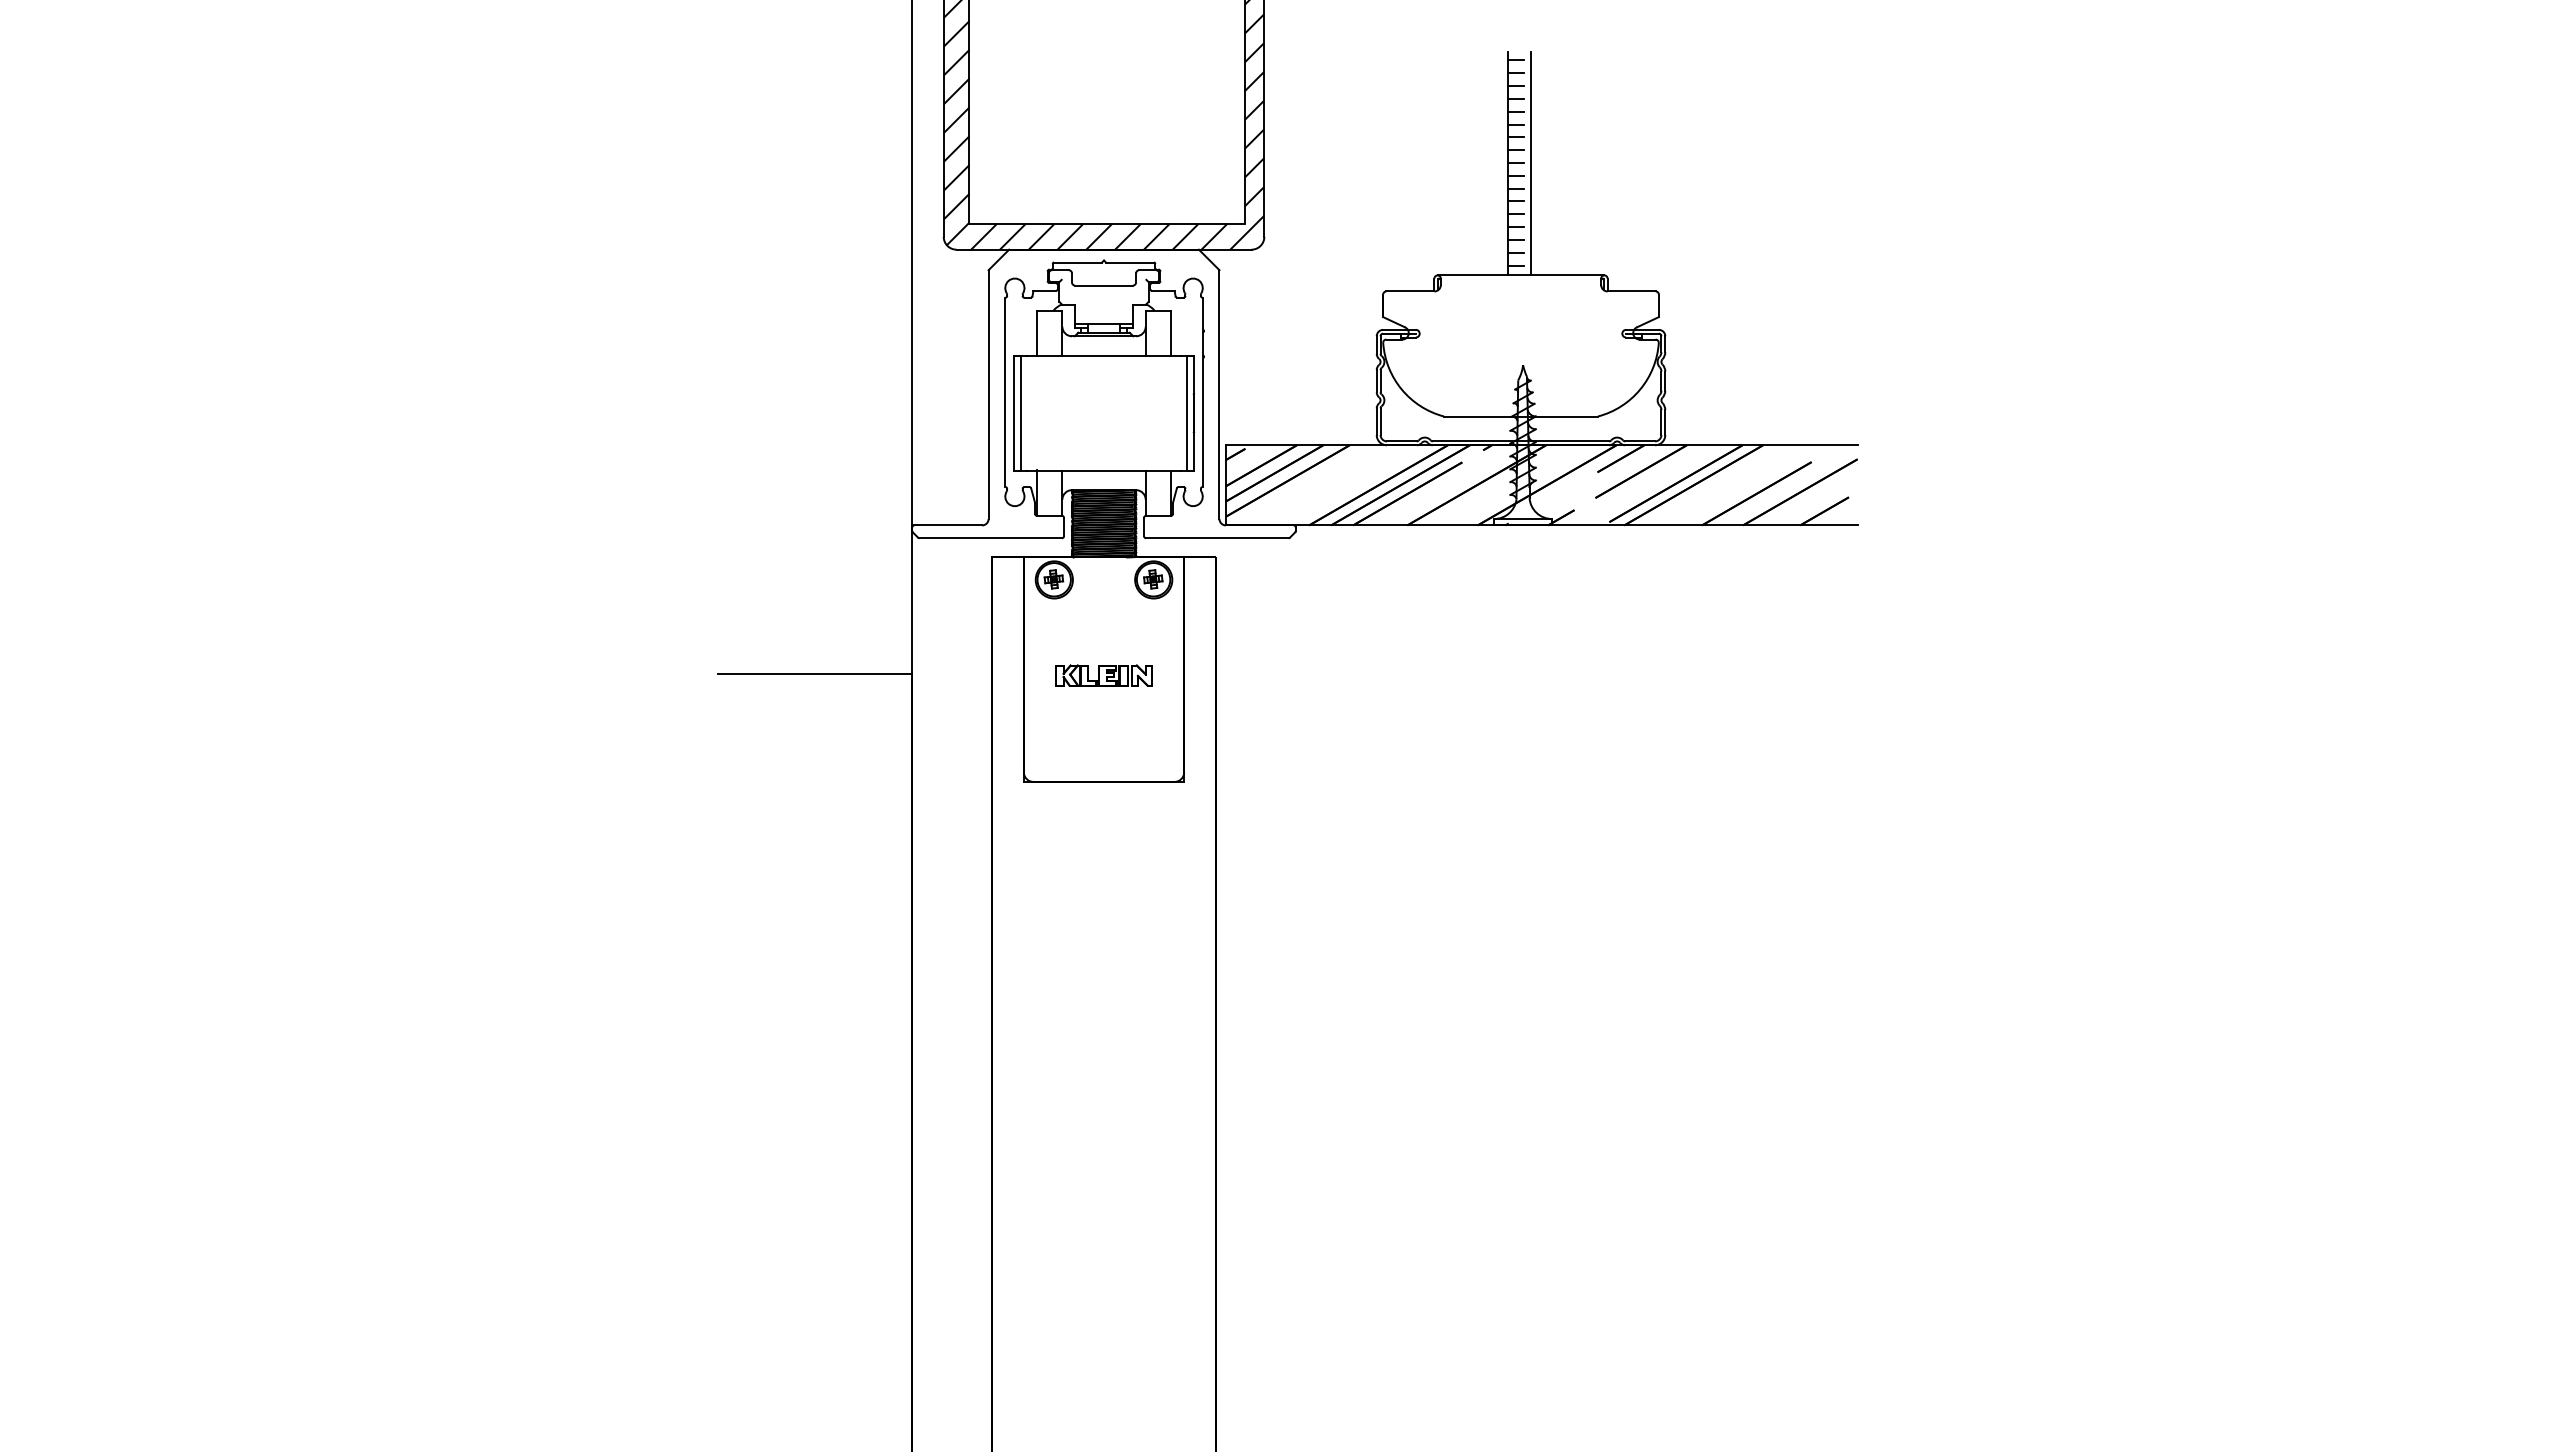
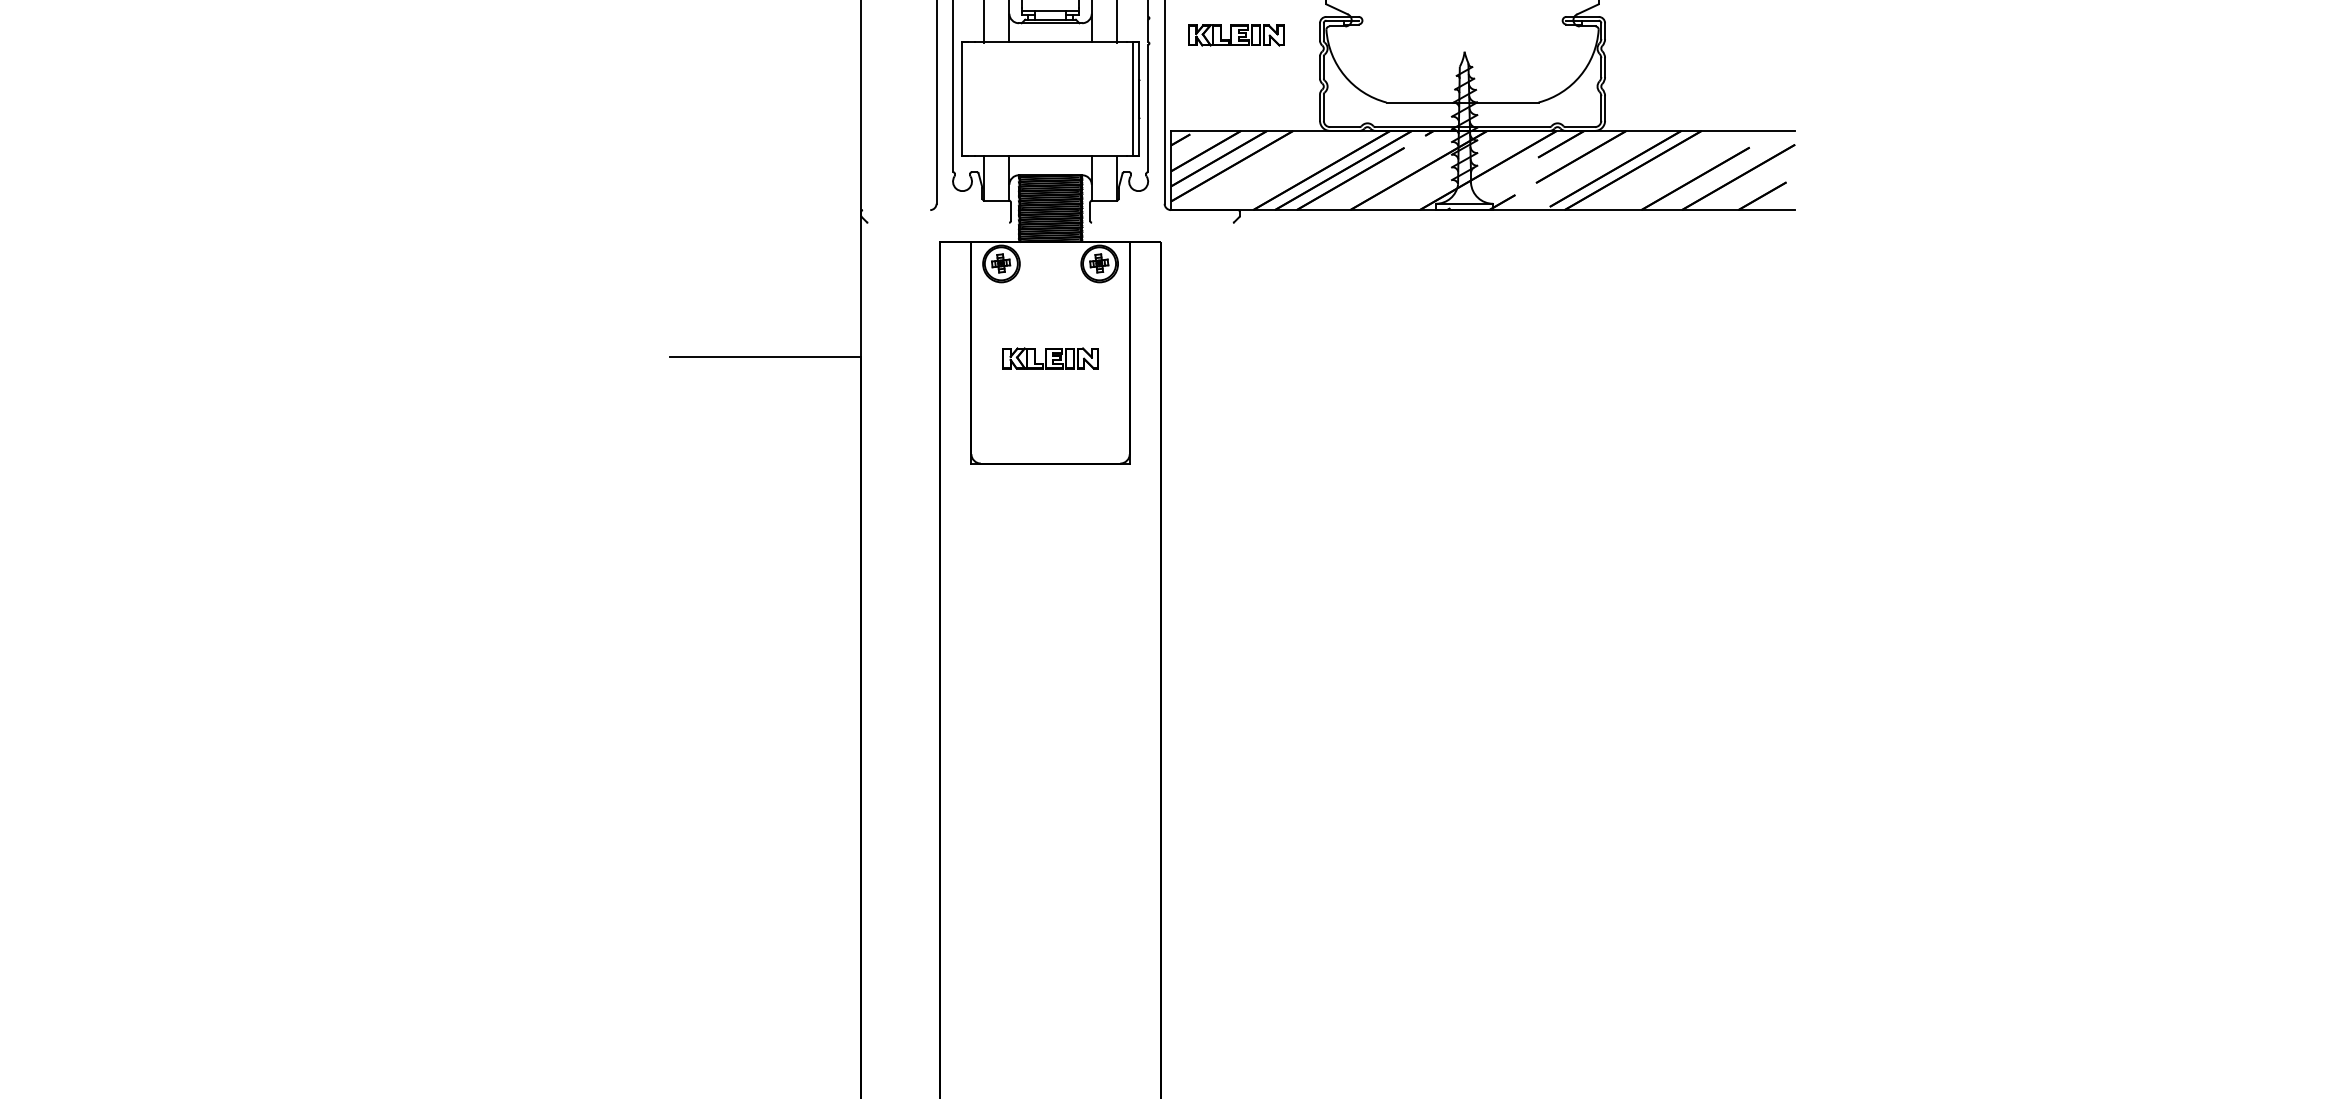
part: (1291, 348) -> (1235, 35), added
line: (1020, 412) -> (968, 98), removed
line: (948, 525) -> (896, 210), removed
line: (990, 538) -> (938, 223), removed
line: (1217, 538) -> (1162, 223), removed

